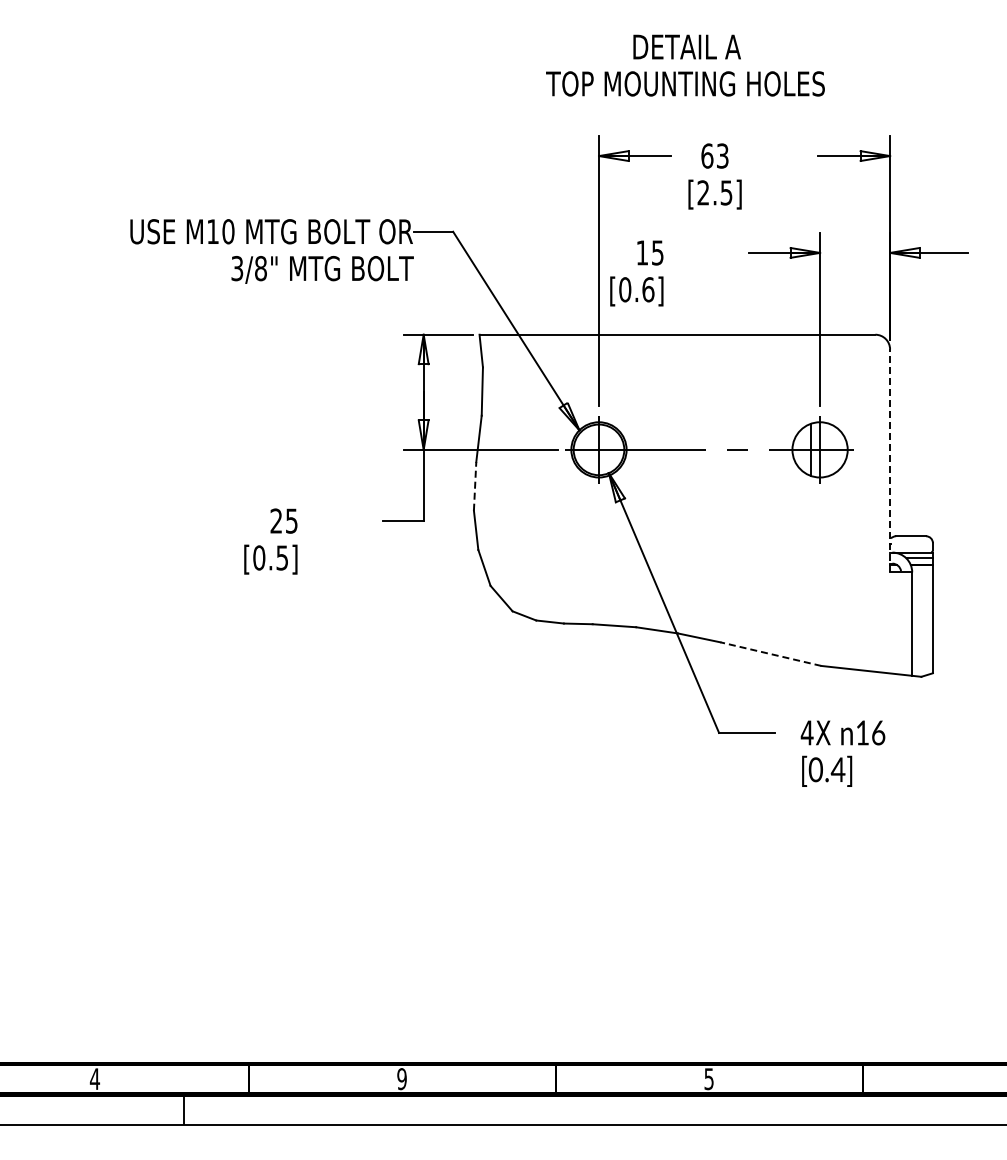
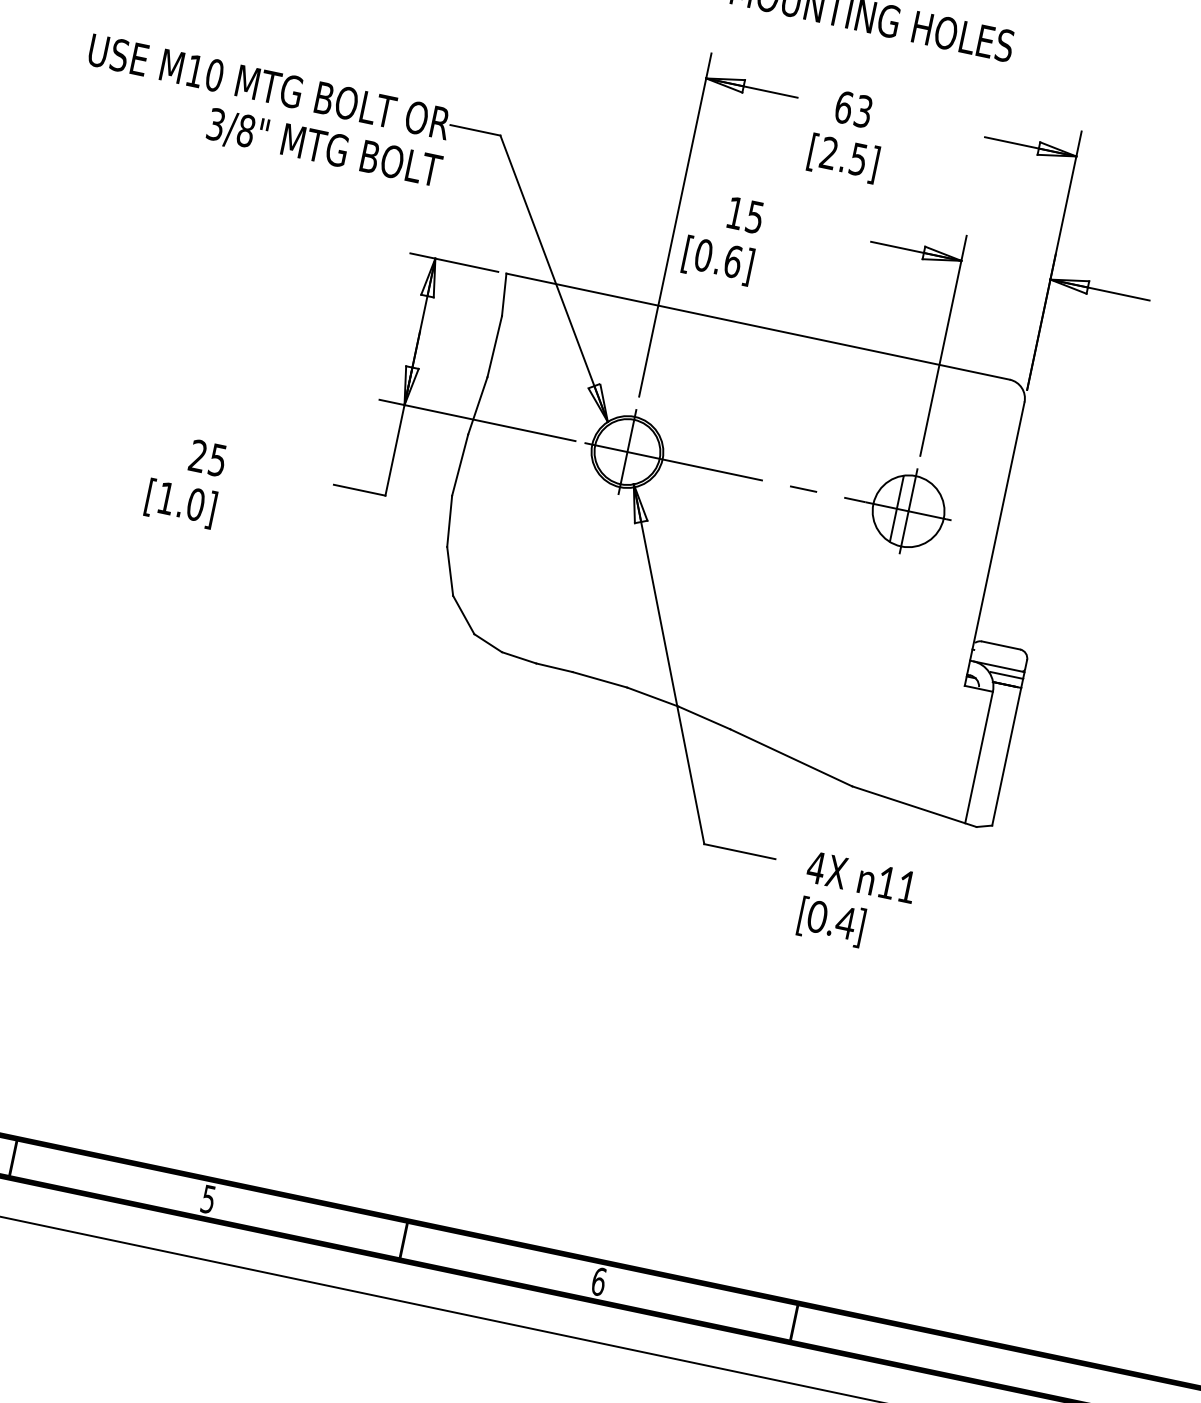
line: (890, 460) -> (995, 543), dashed -> solid
line: (475, 485) -> (460, 464), dashed -> solid
text: (270, 557) -> (180, 500), [0.5] -> [1.0]
line: (770, 654) -> (790, 758), dashed -> solid
text: (878, 732) -> (907, 886), 16 -> 11
text: (401, 1078) -> (207, 1198), 9 -> 5
text: (709, 1079) -> (599, 1282), 5 -> 6

